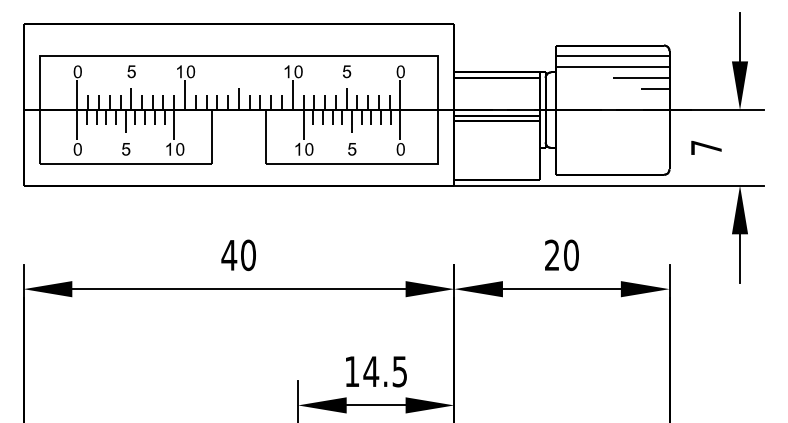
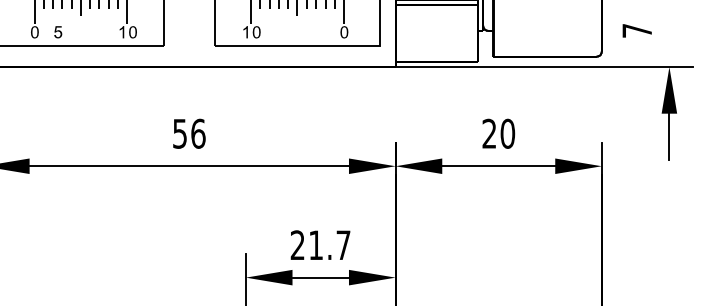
fill: (351, 148) -> (297, 31), removed
part: (126, 149) -> (58, 32), moved
text: (238, 255) -> (188, 133), 40 -> 56
text: (375, 371) -> (320, 245), 14.5 -> 21.7

